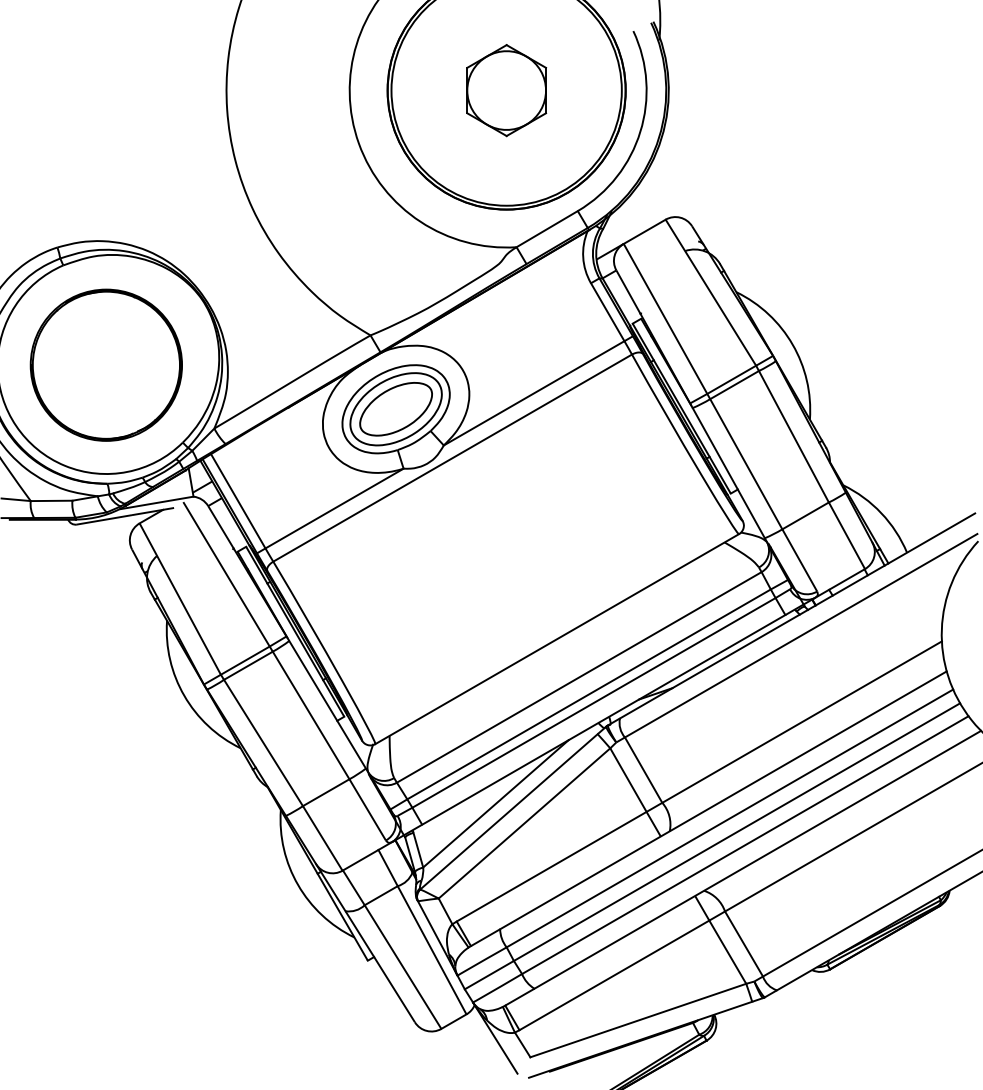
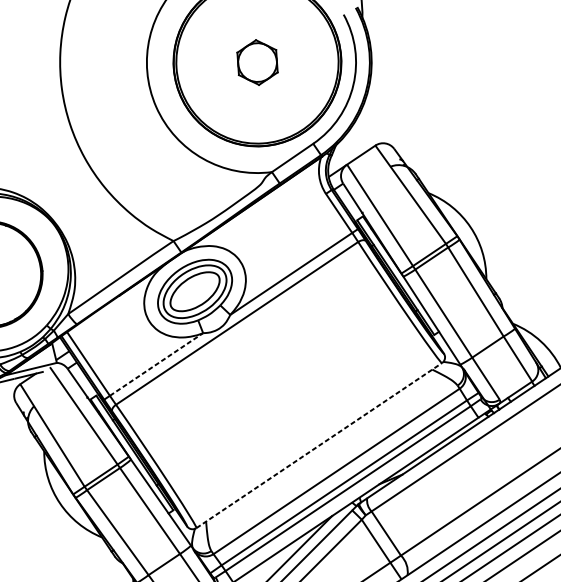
part: (506, 90) -> (257, 62), size x0.7
line: (334, 508) -> (156, 364), solid -> dashed
line: (557, 639) -> (319, 445), solid -> dashed

